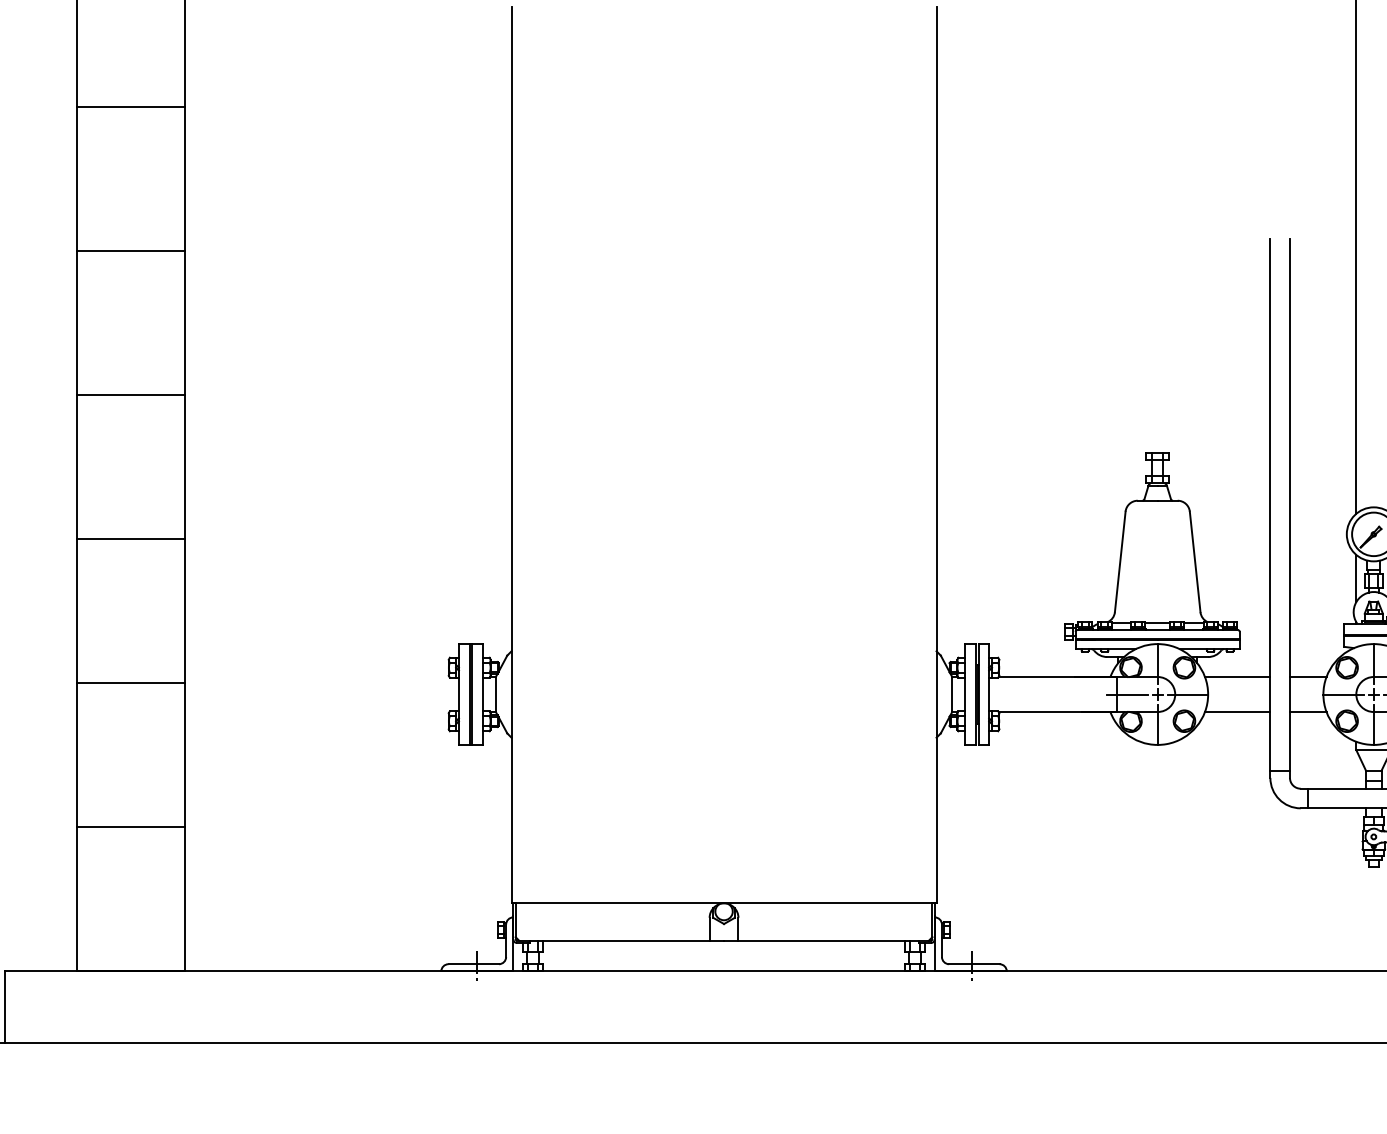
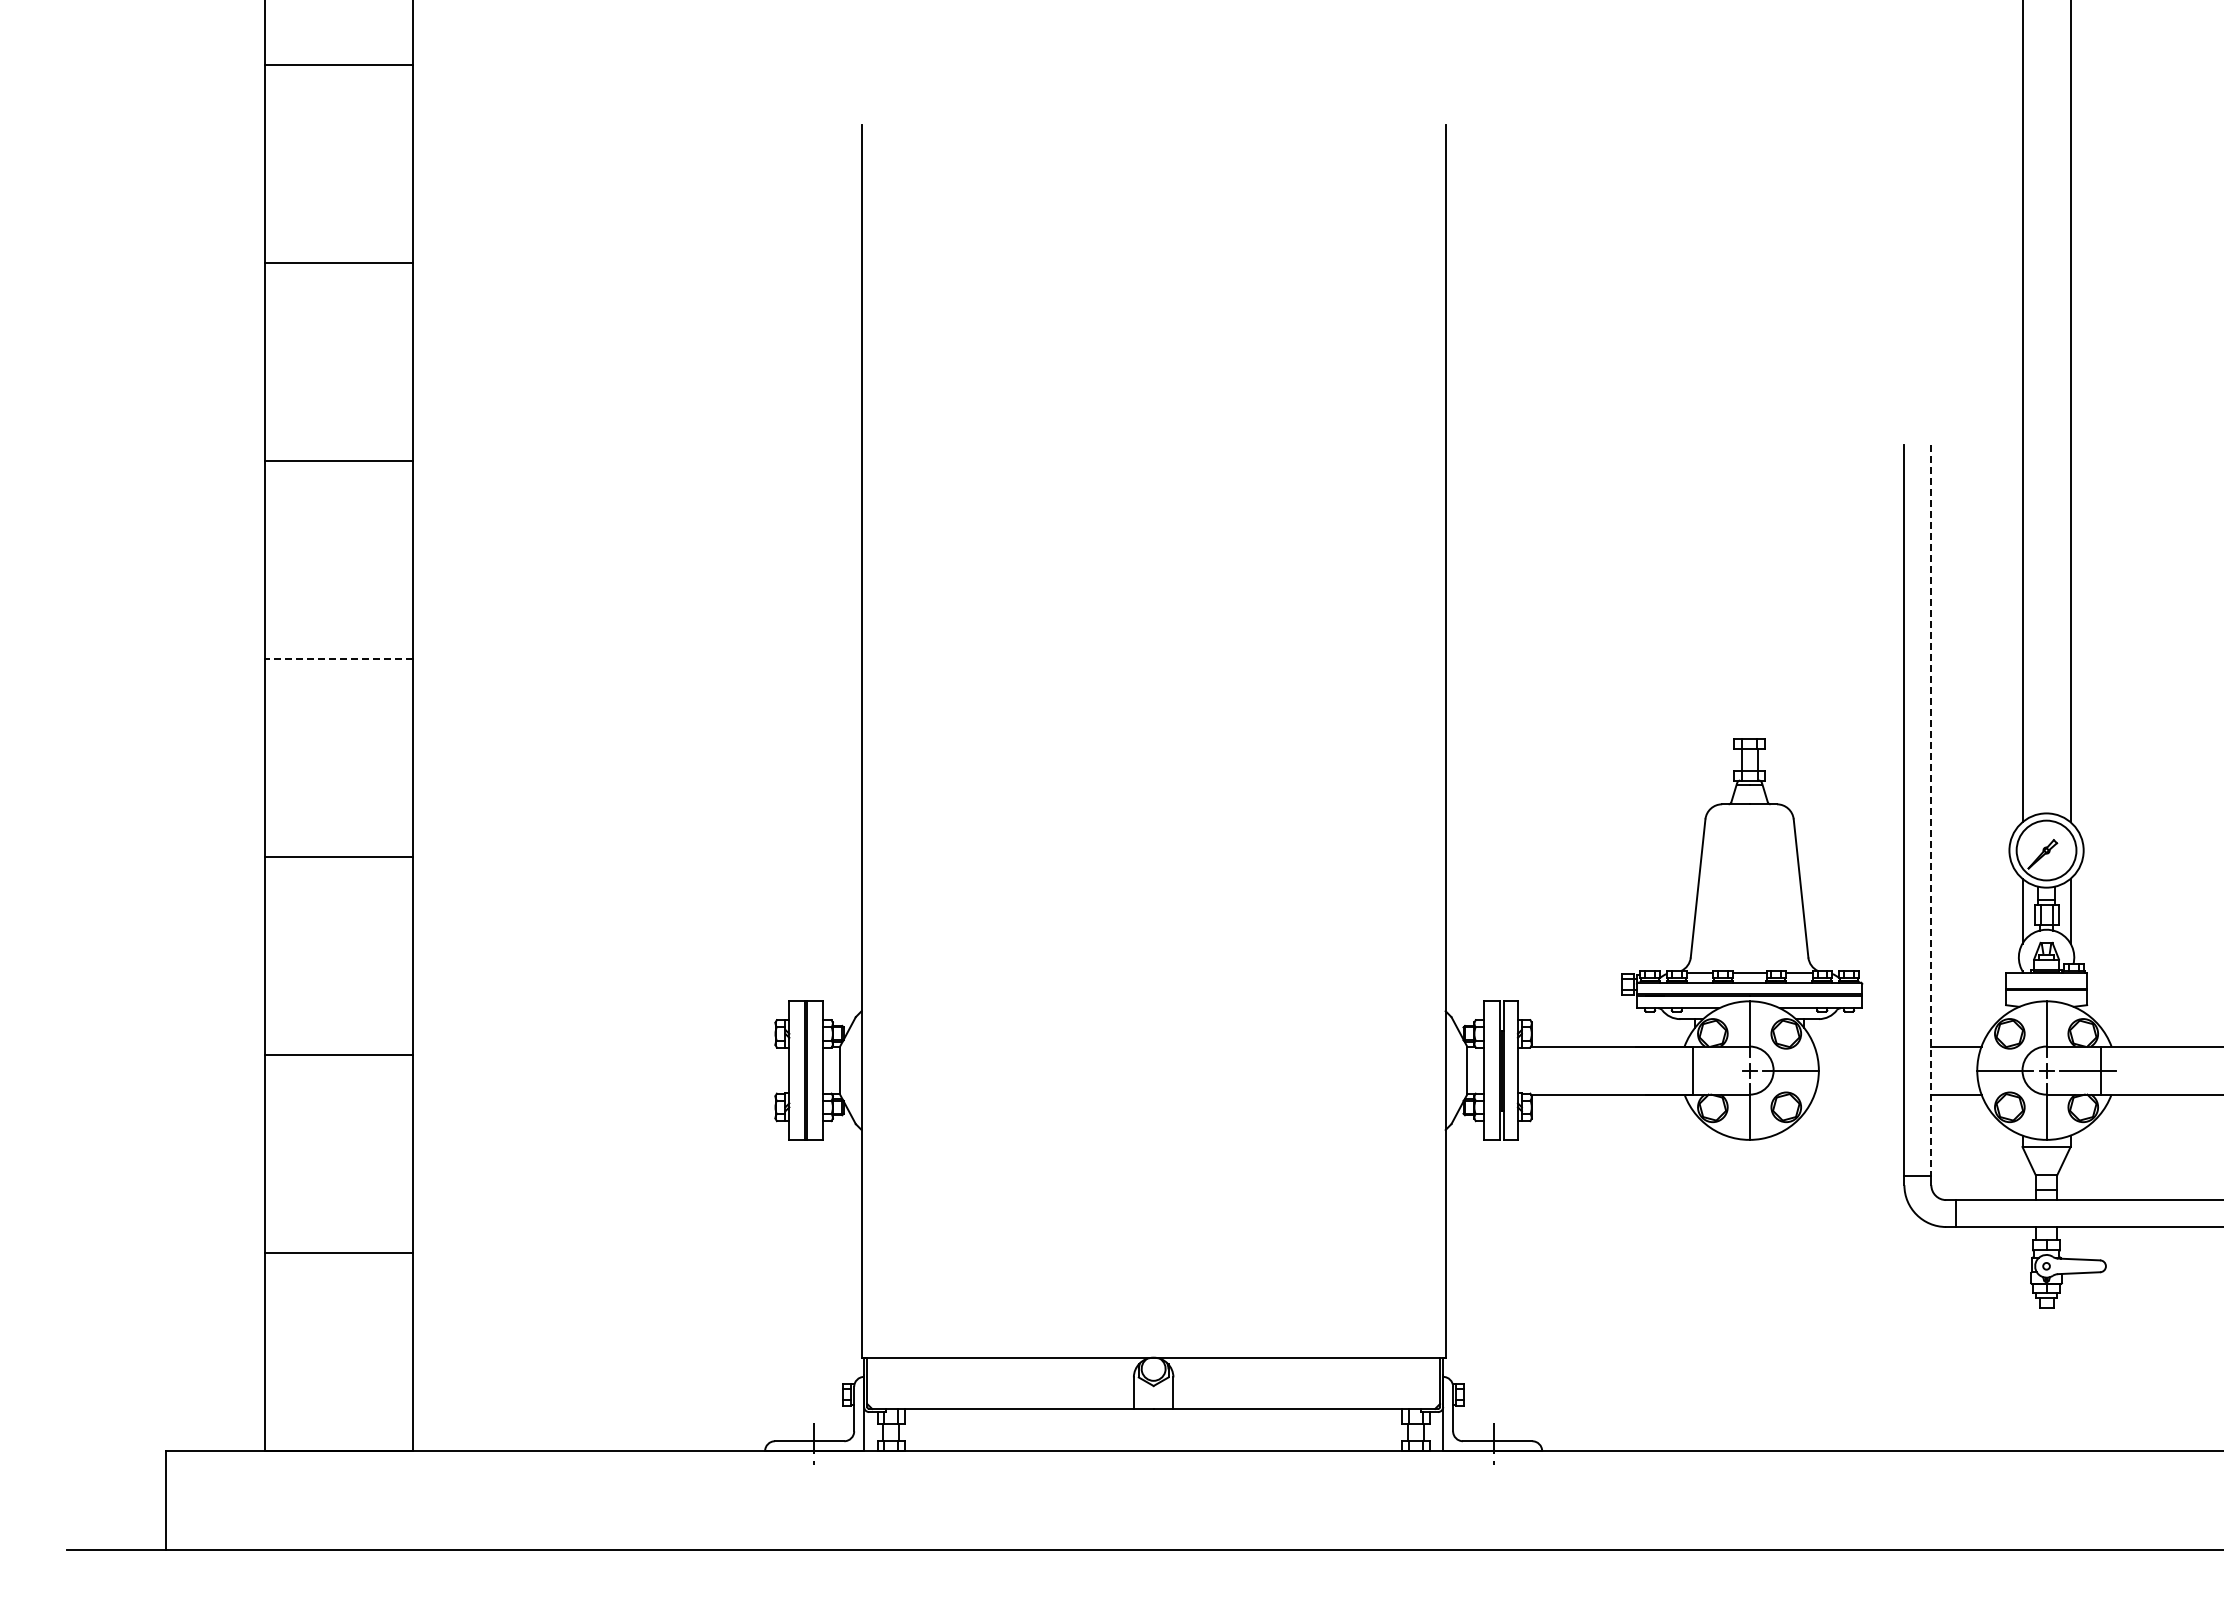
line: (130, 395) -> (338, 659), solid -> dashed
line: (1290, 505) -> (1931, 810), solid -> dashed
line: (1237, 676) -> (1859, 1046), removed
line: (1127, 694) -> (1707, 1070), removed
line: (1237, 711) -> (1859, 1094), removed

